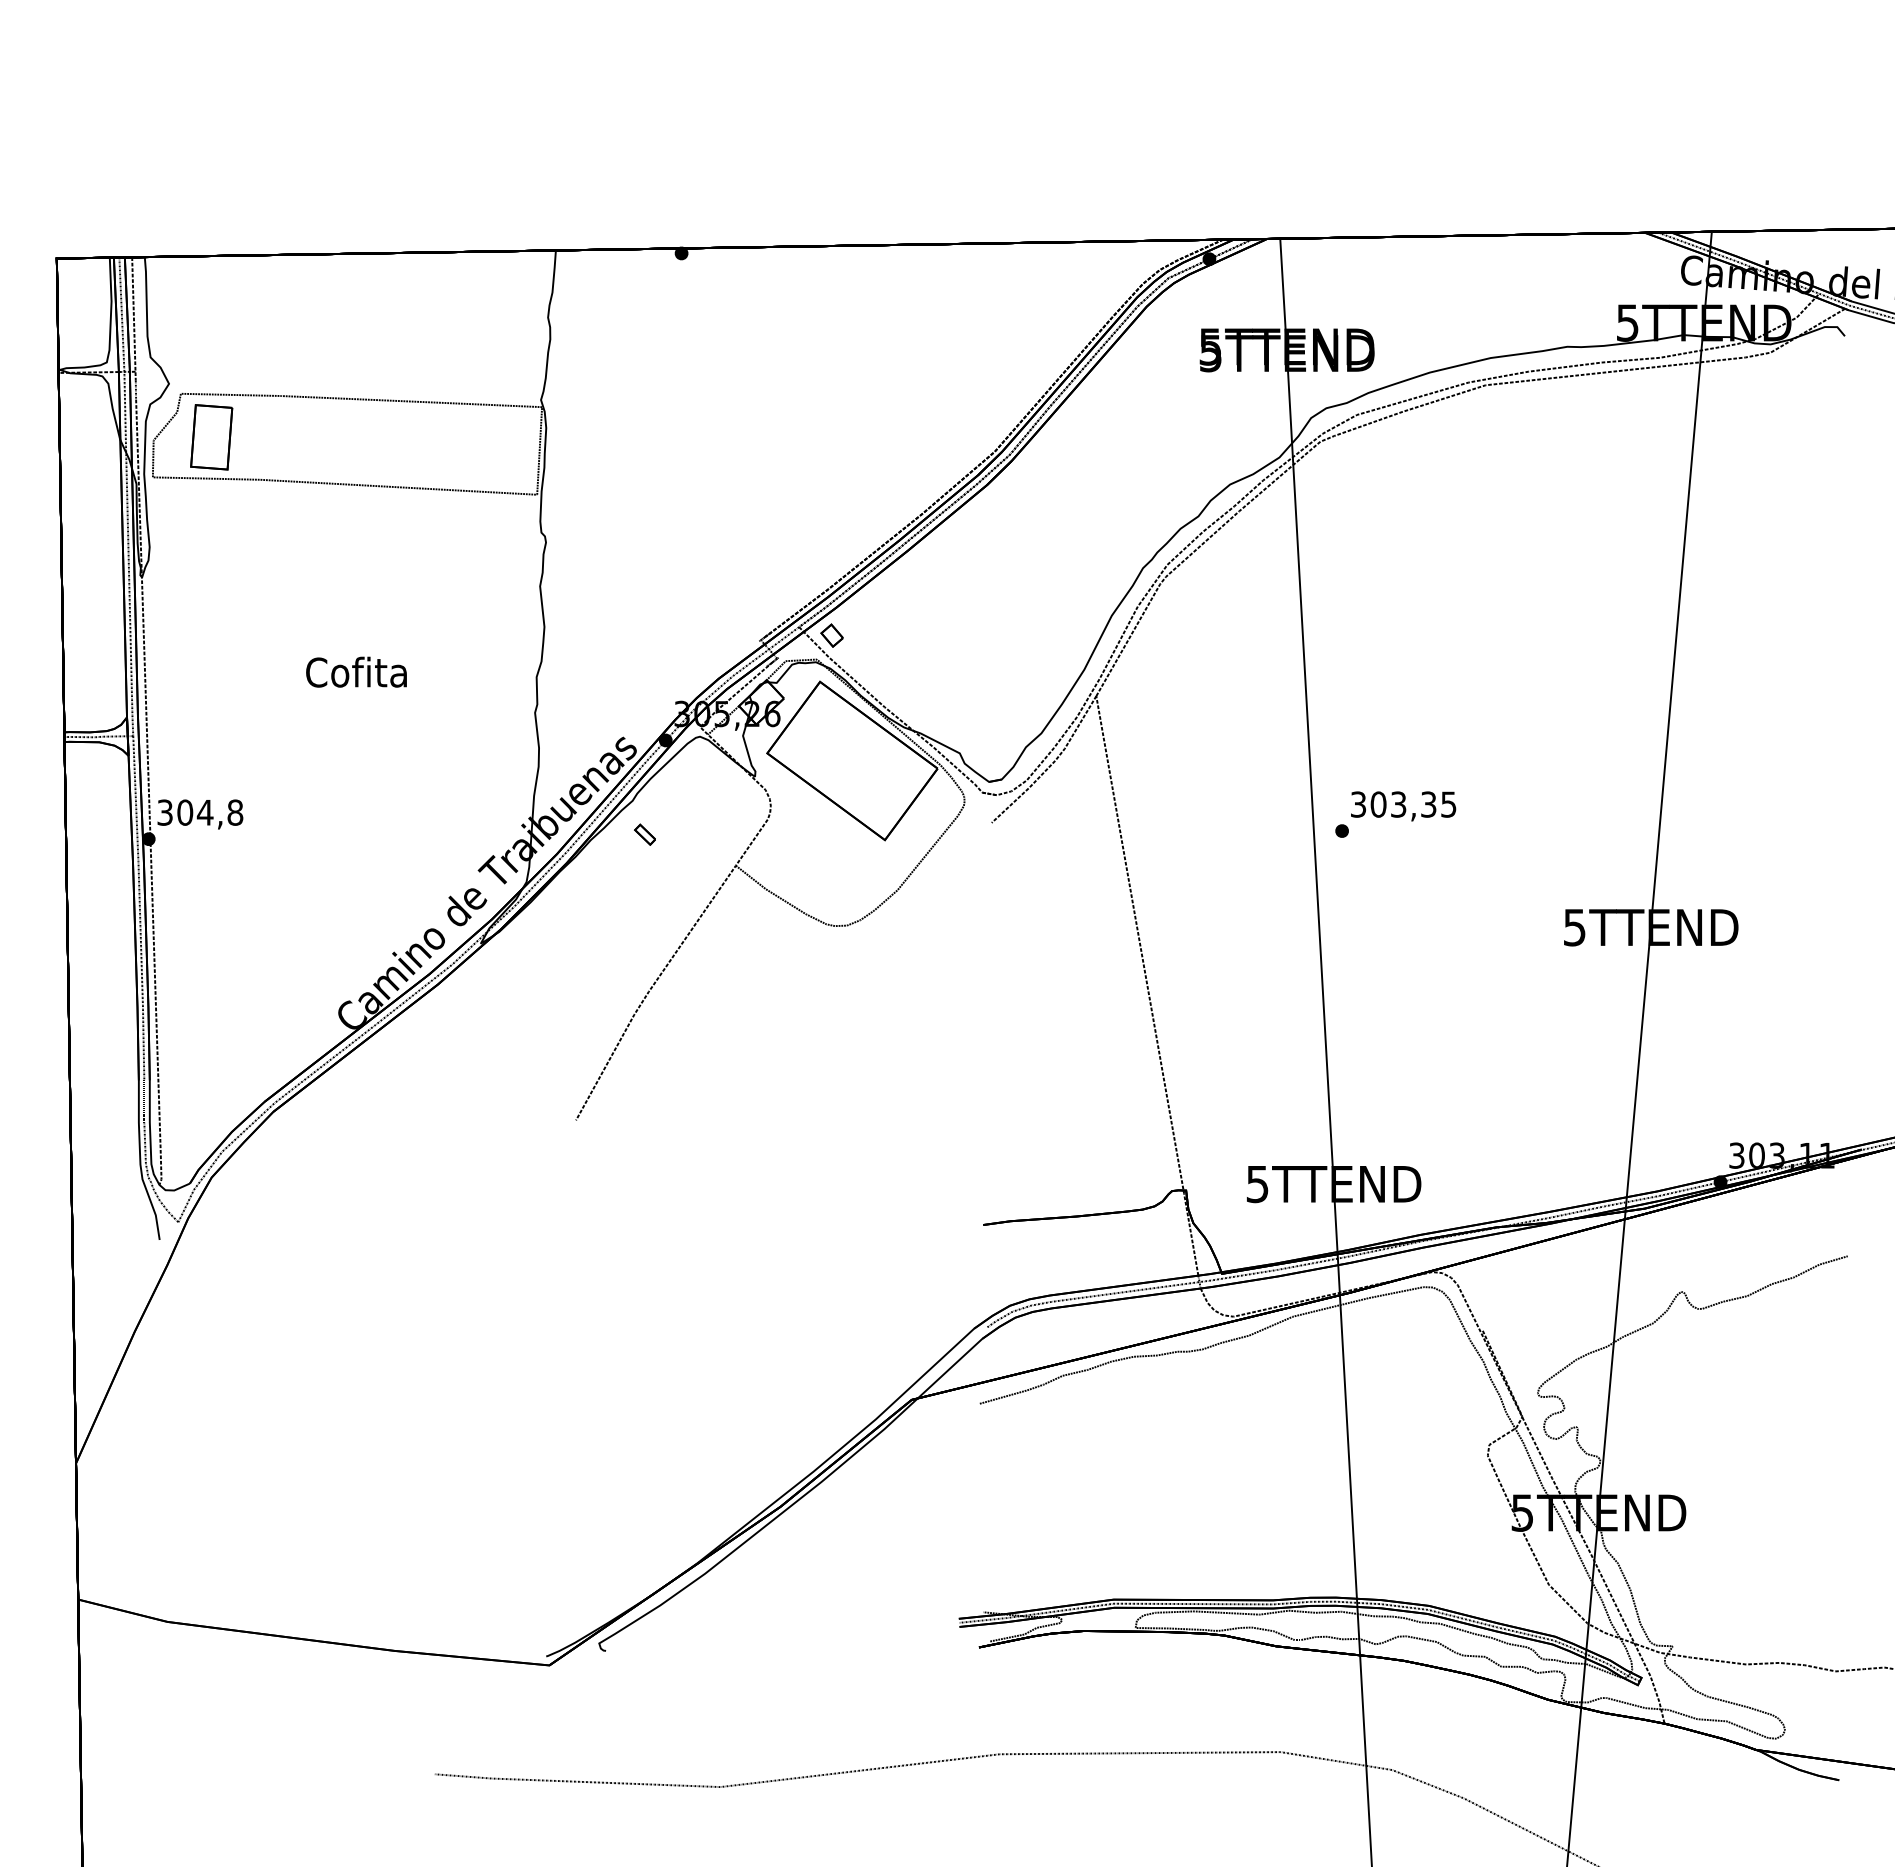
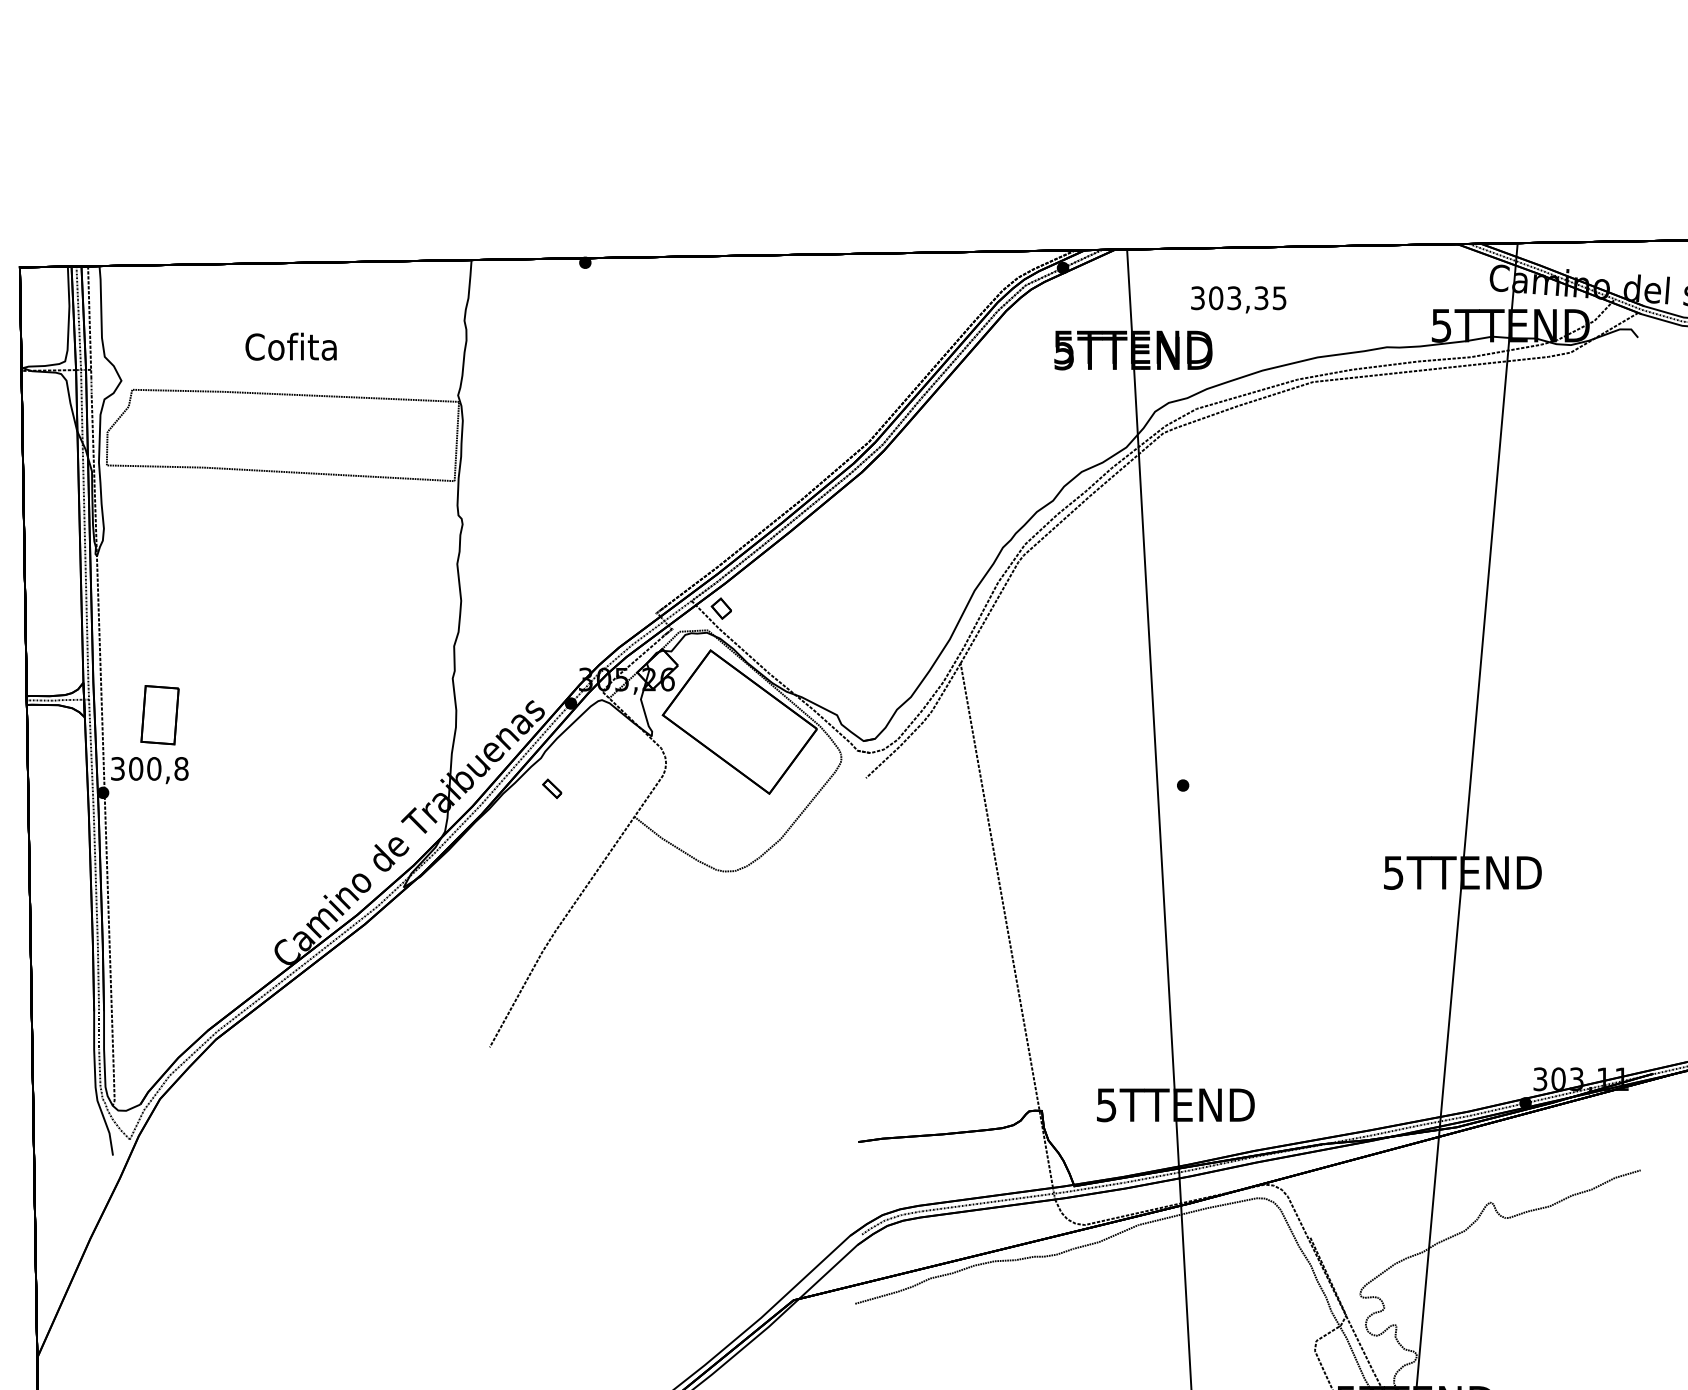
part: (211, 437) -> (159, 715), moved
text: (356, 671) -> (291, 346), moved
text: (1403, 806) -> (1238, 299), moved
text: (204, 812) -> (153, 768), 304,8 -> 300,8

